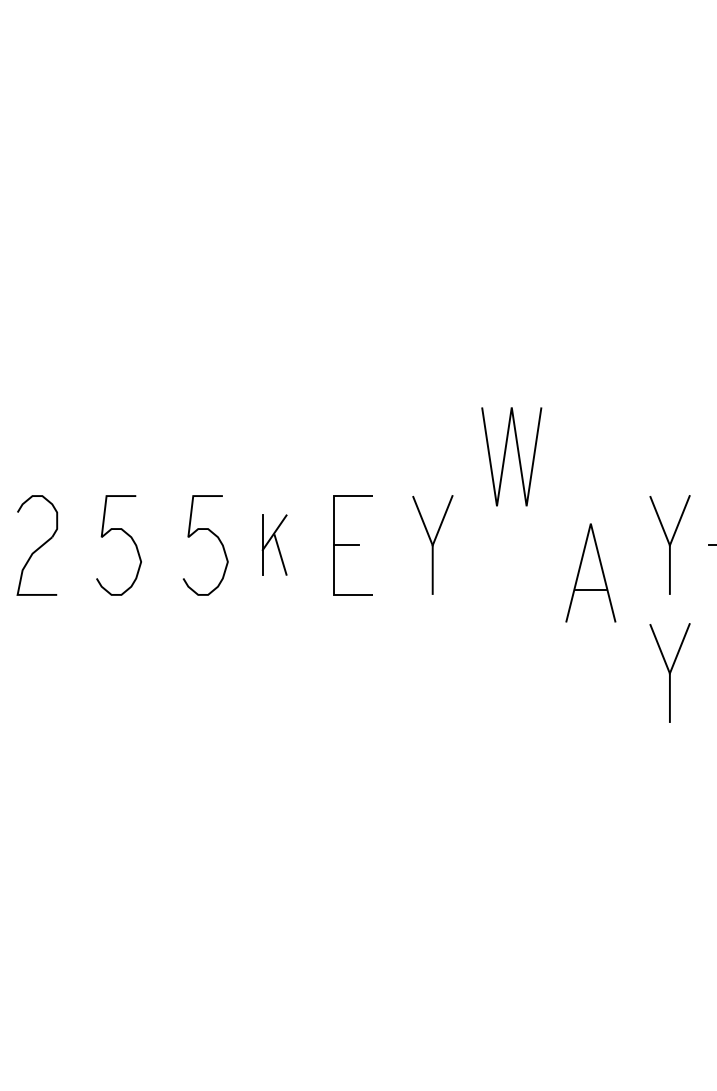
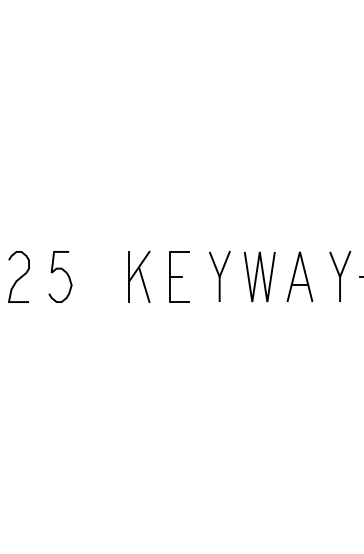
line: (507, 453) -> (257, 275), moved
curve: (213, 536) -> (108, 272), removed
part: (274, 544) -> (139, 276), size x1.67
part: (589, 572) -> (299, 276), moved
part: (670, 670) -> (340, 340), removed

